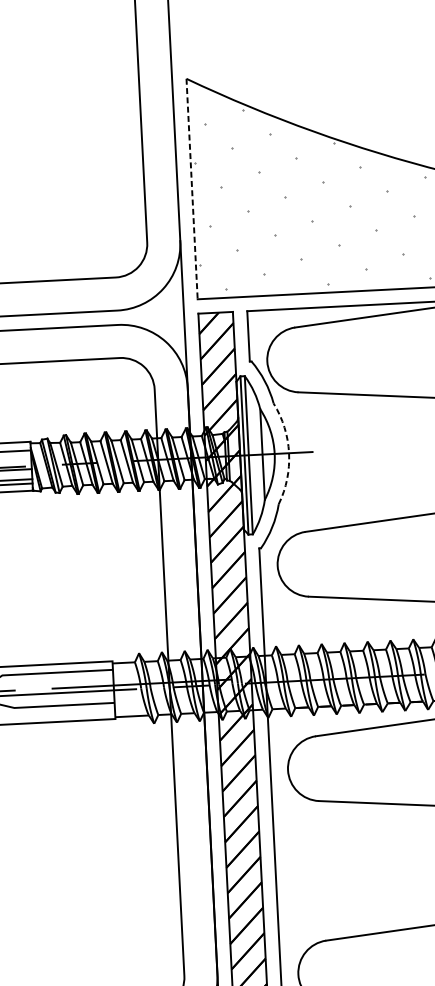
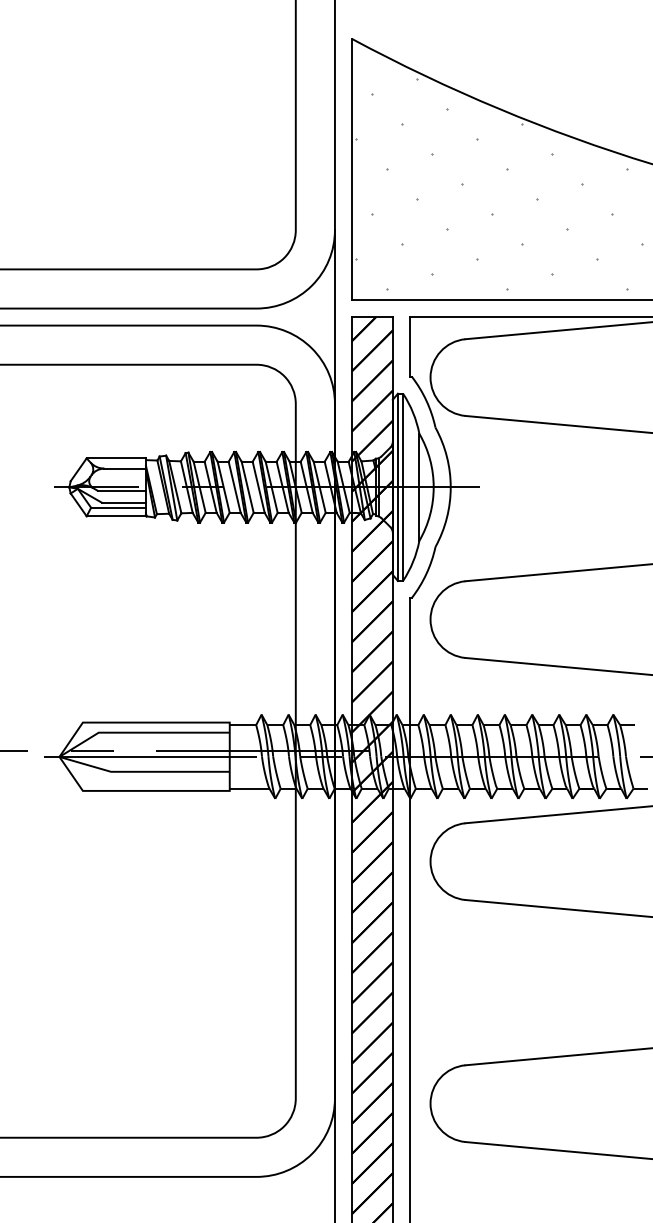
line: (191, 189) -> (351, 169), dashed -> solid
arc: (288, 453) -> (450, 487), dashed -> solid

